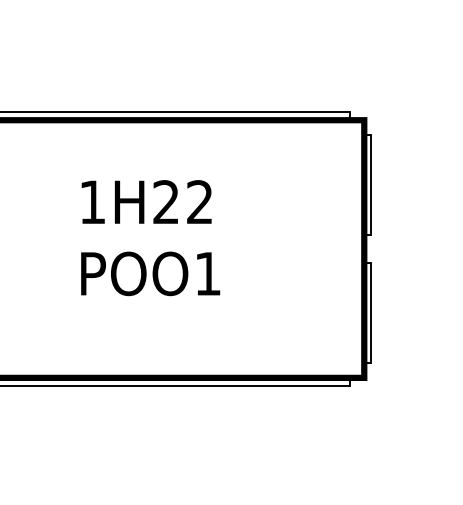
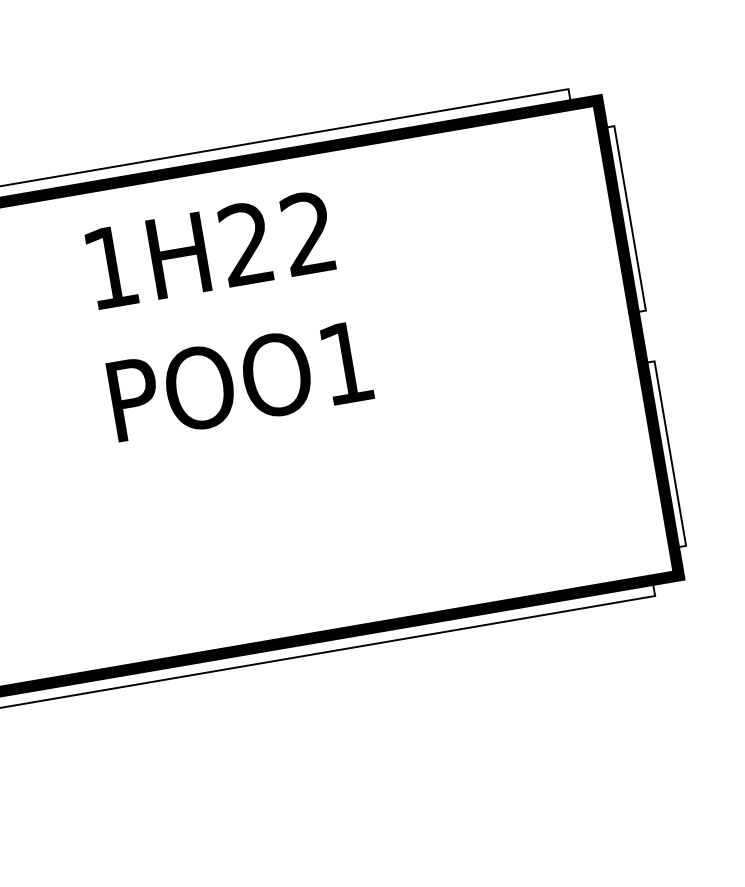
text: (150, 238) -> (228, 315), moved

